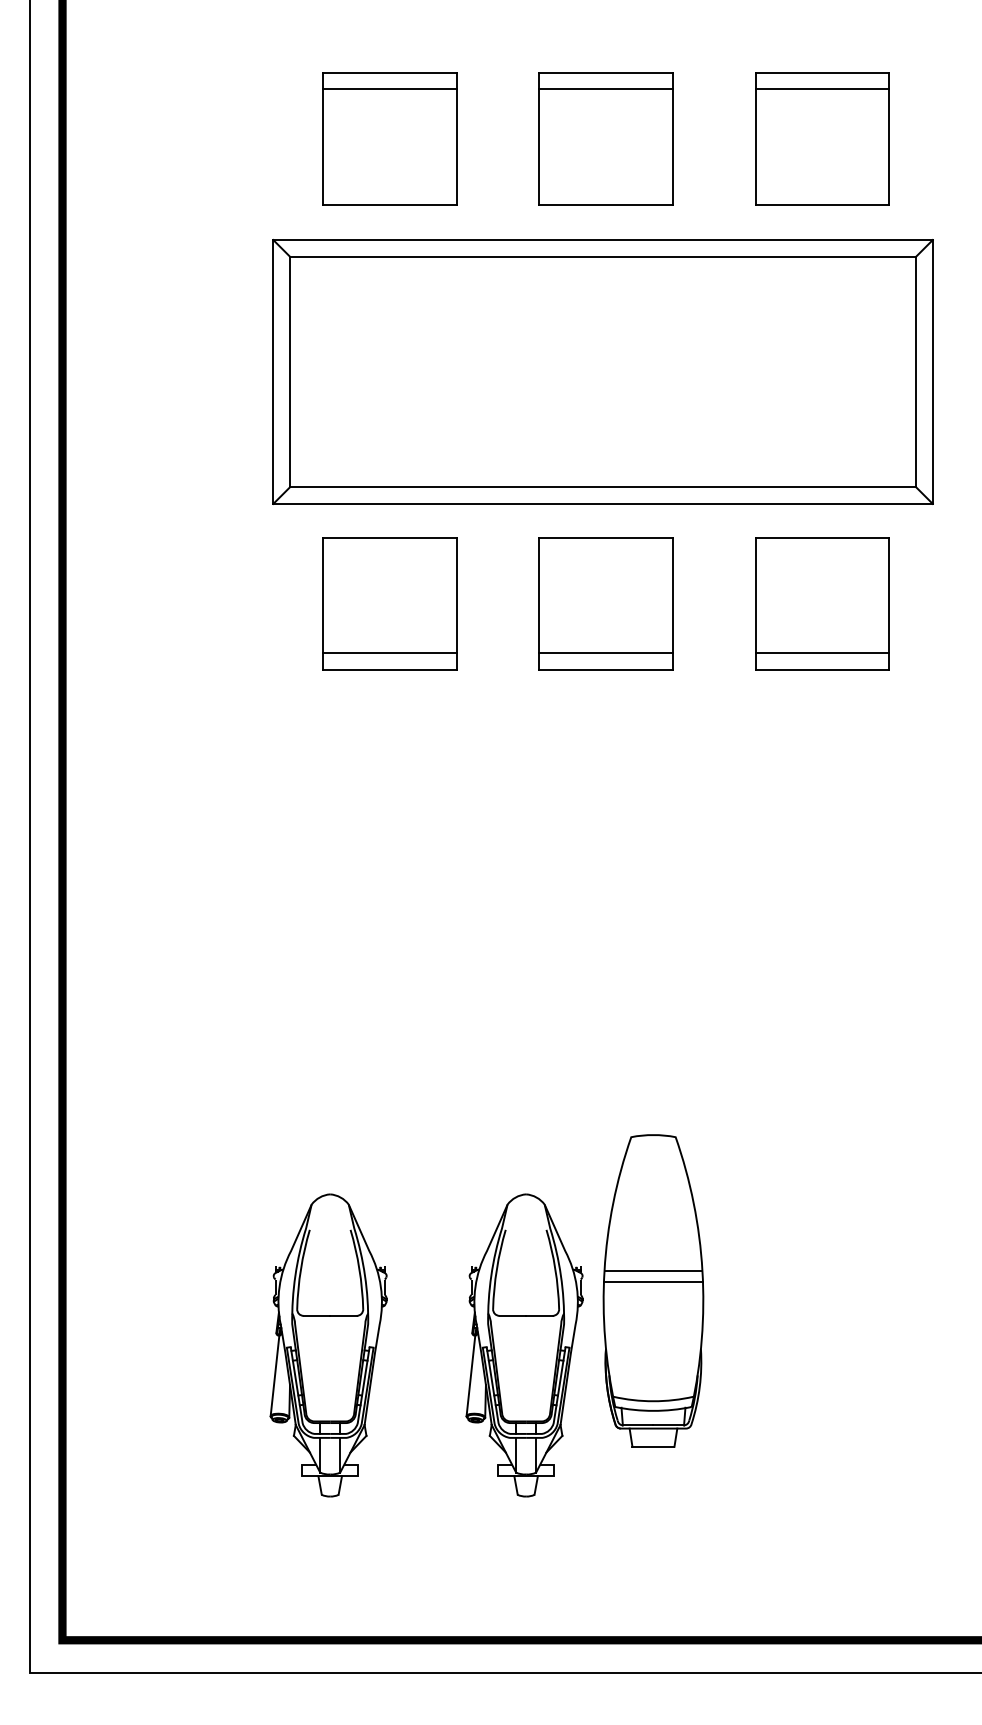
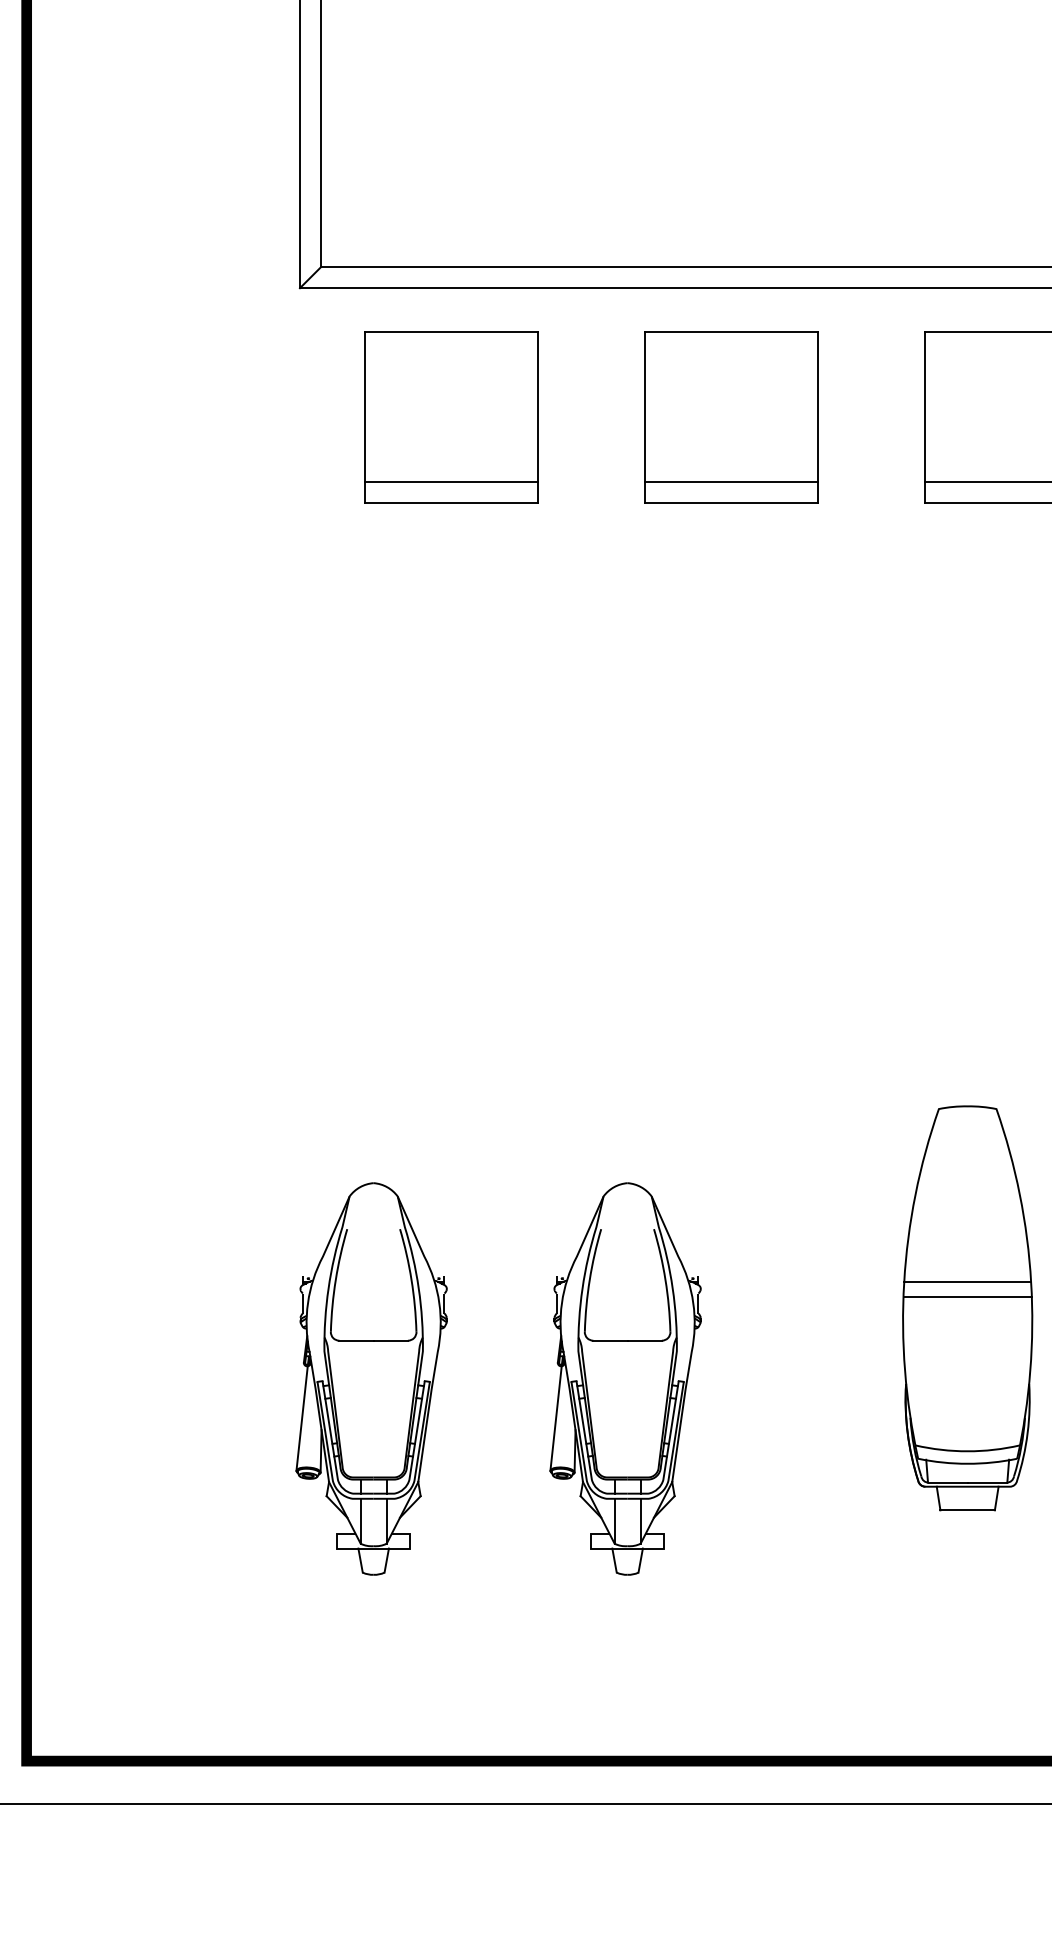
part: (653, 1290) -> (967, 1307), moved

